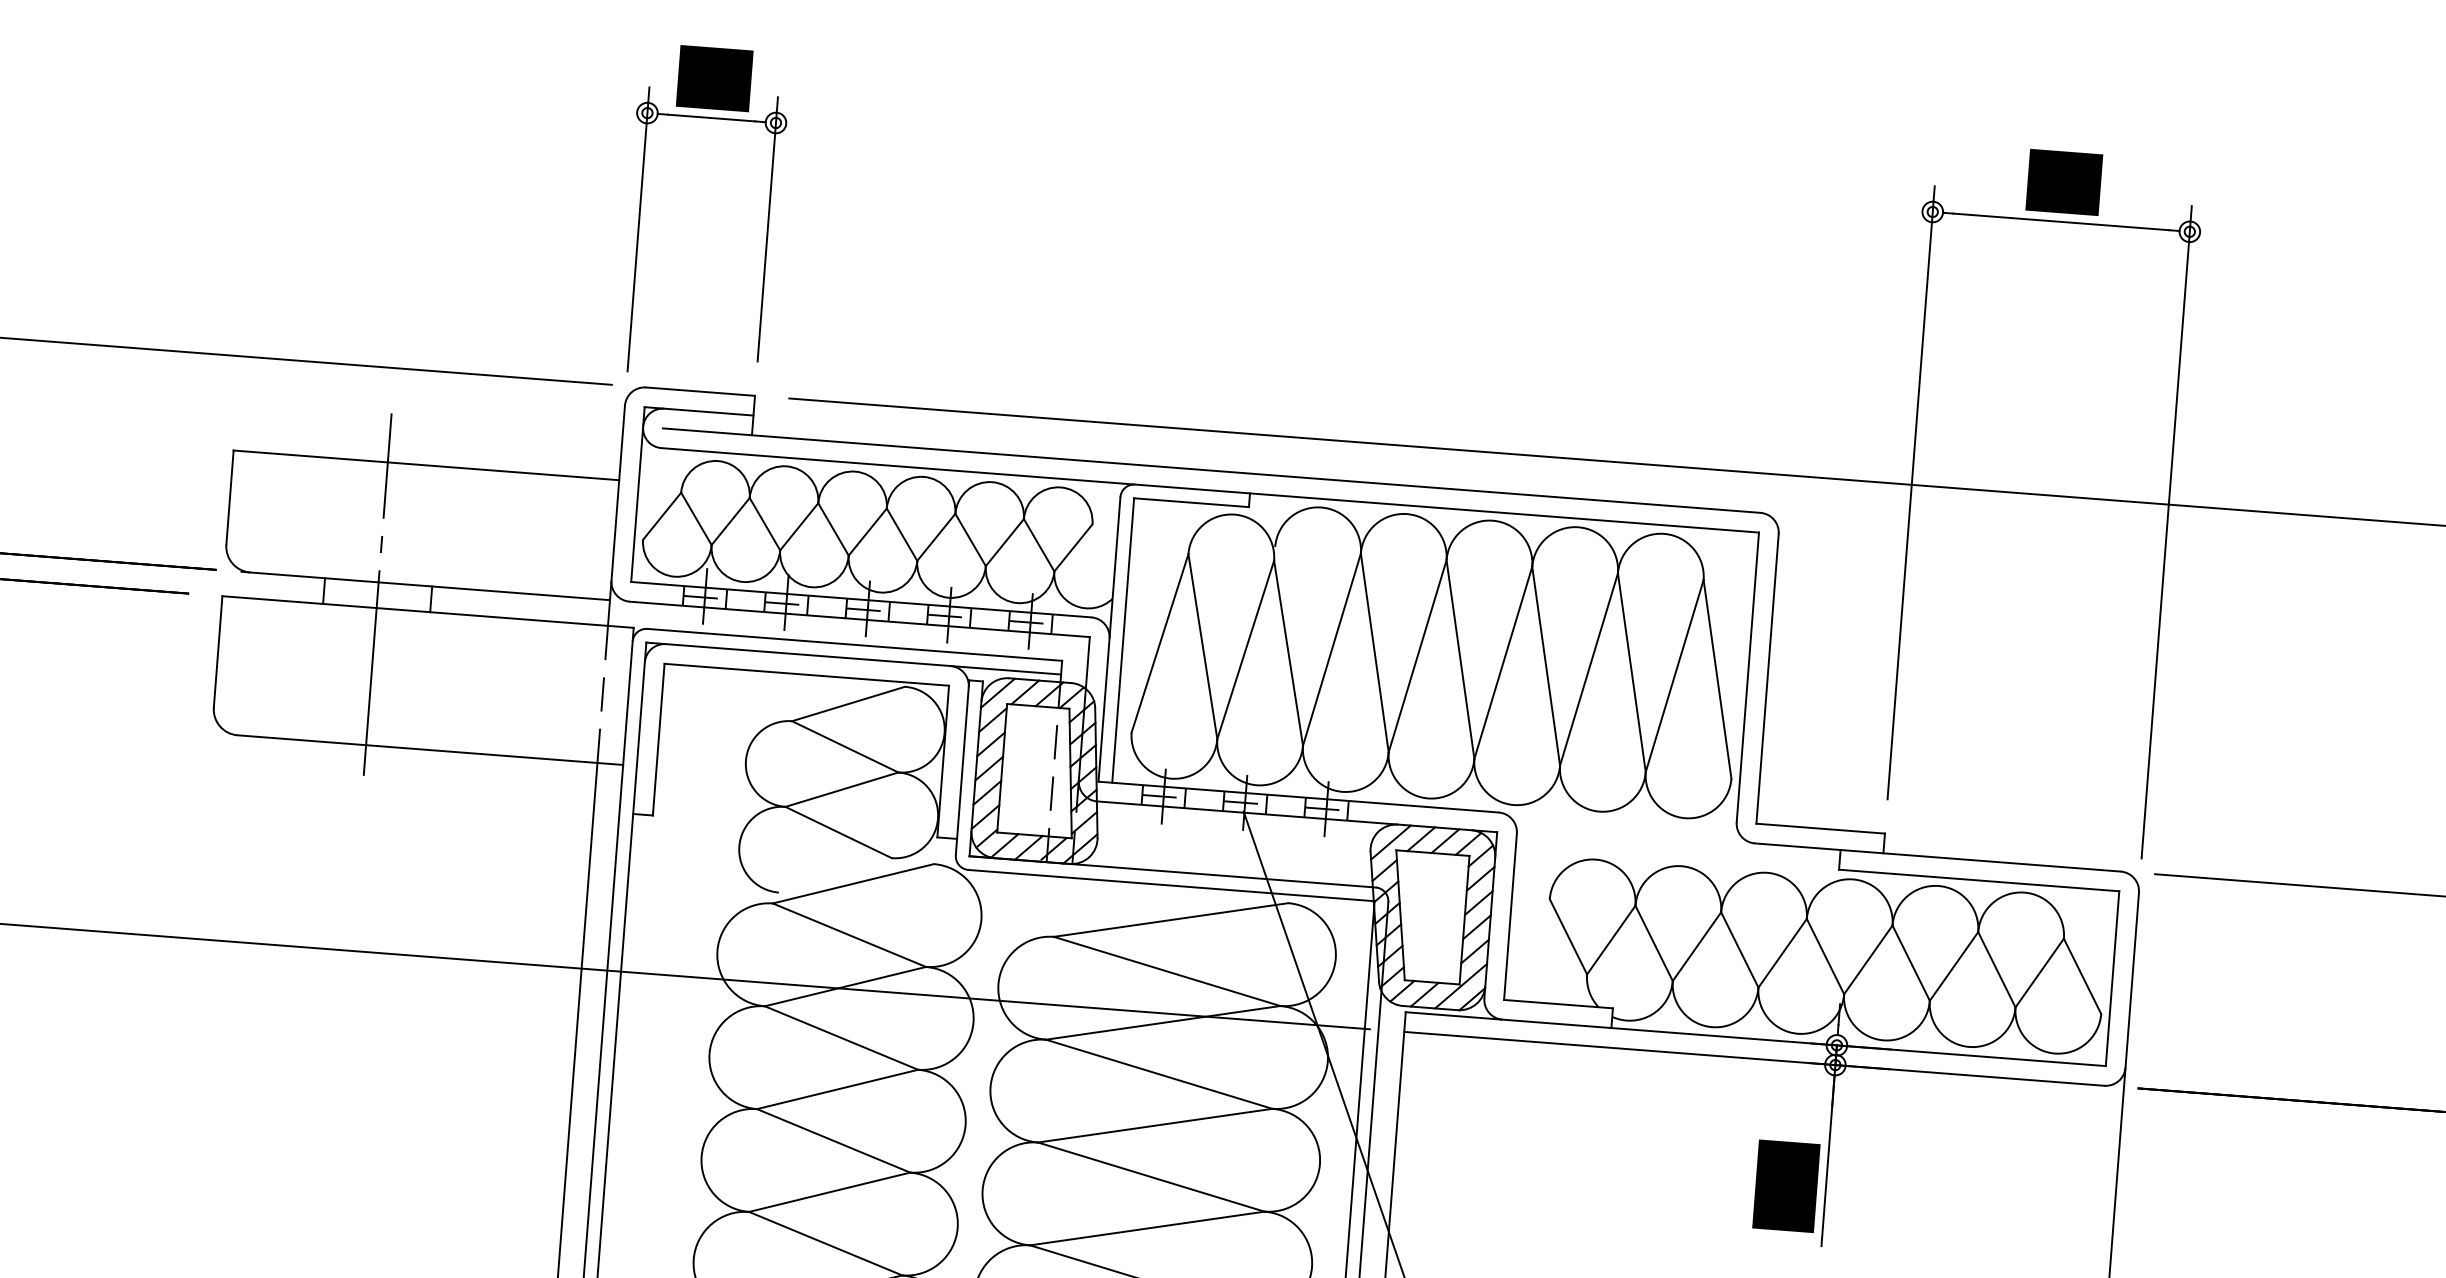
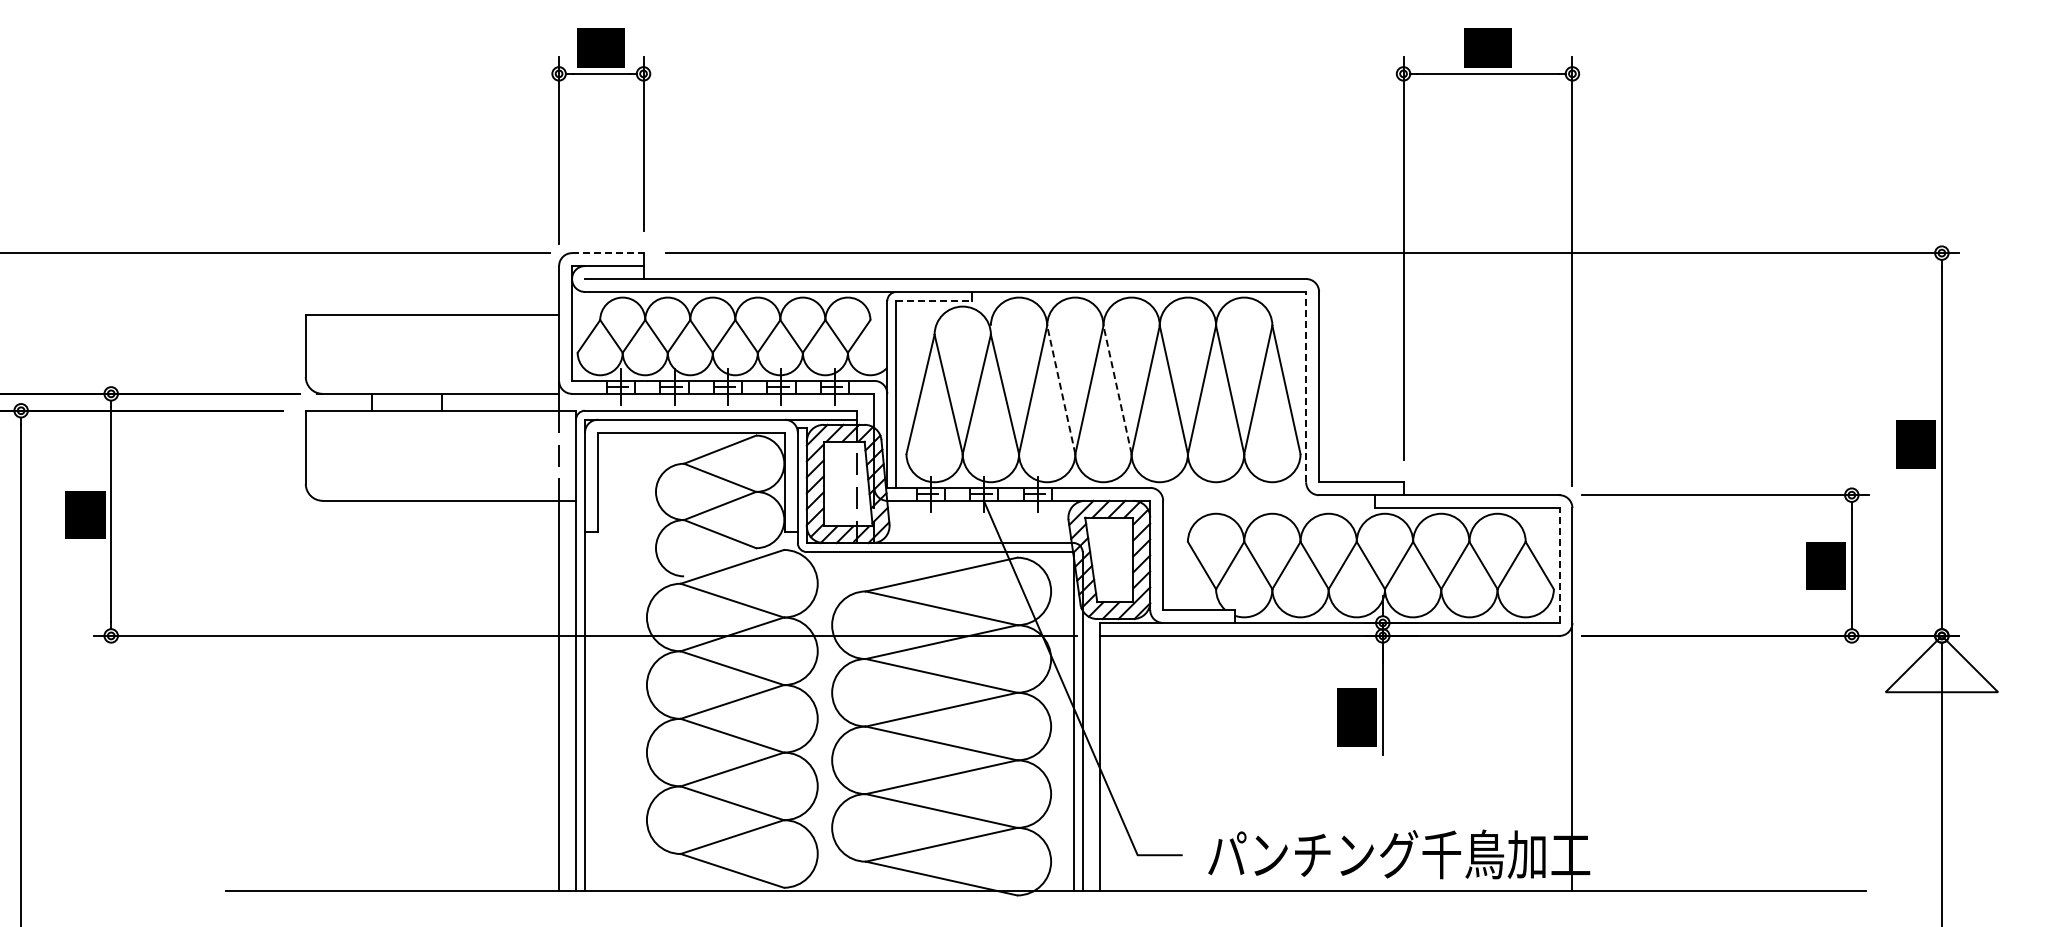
line: (700, 392) -> (607, 253), solid -> dashed
line: (1192, 502) -> (934, 300), solid -> dashed
line: (378, 594) -> (407, 401), removed
line: (1375, 652) -> (1061, 389), solid -> dashed
line: (1460, 658) -> (1117, 389), solid -> dashed
line: (1748, 676) -> (1306, 386), solid -> dashed
line: (2112, 978) -> (1559, 565), solid -> dashed

